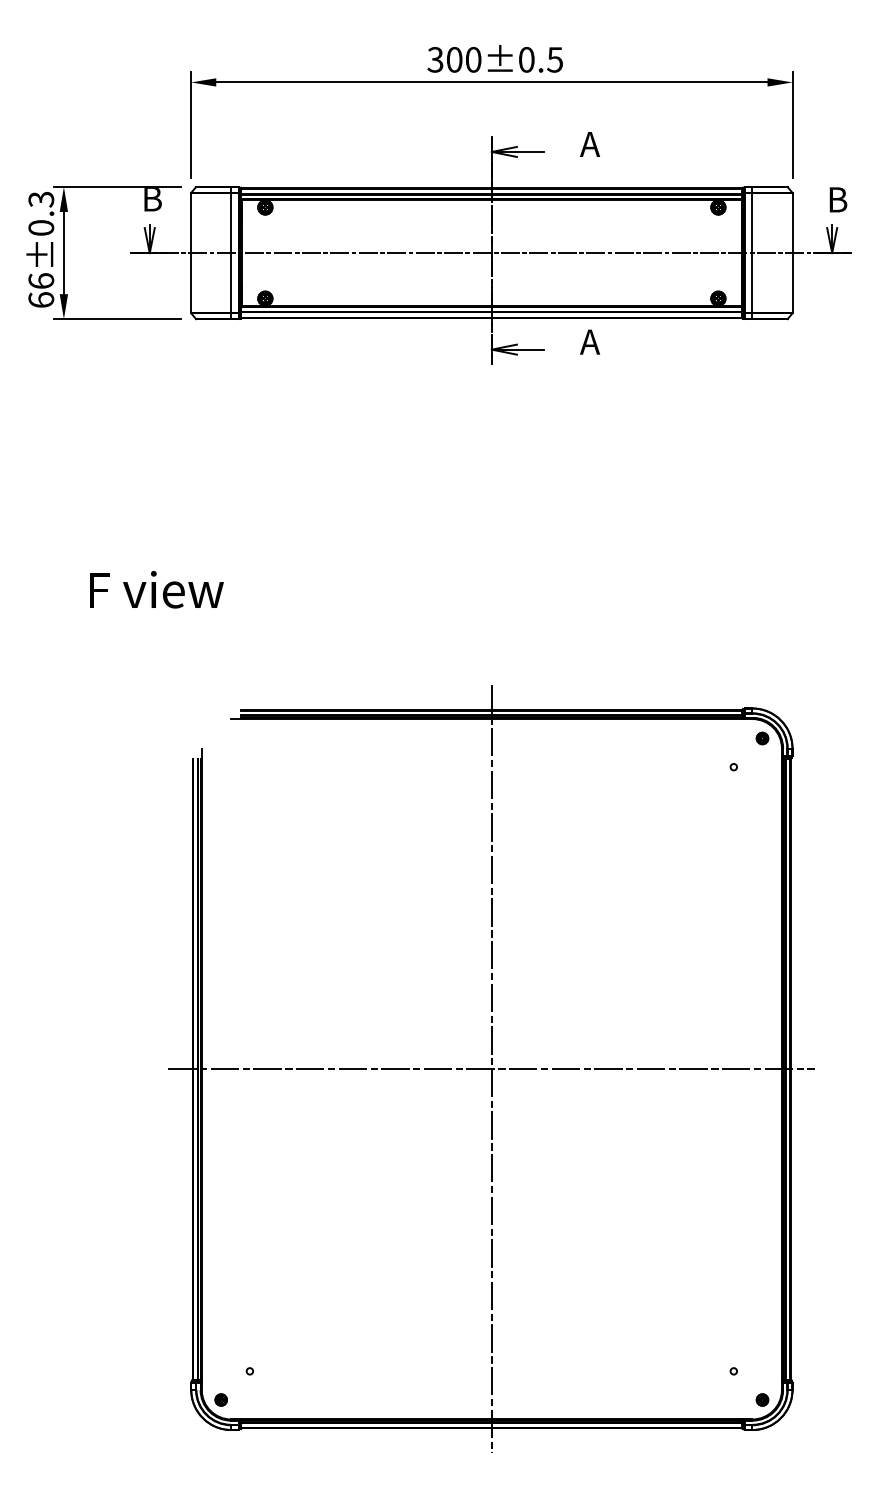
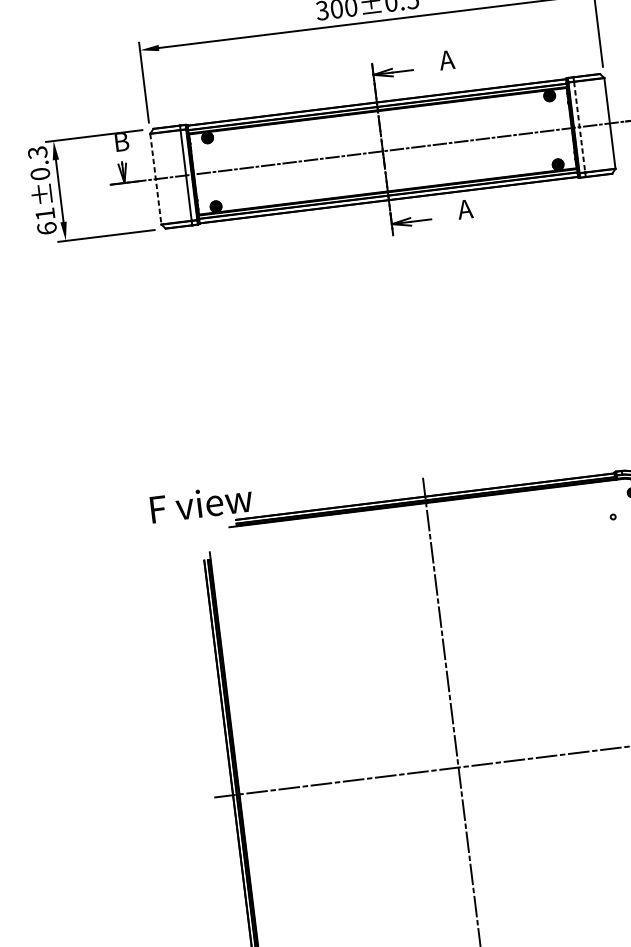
line: (191, 253) -> (156, 179), solid -> dashed
line: (752, 253) -> (579, 127), solid -> dashed
text: (41, 280) -> (45, 213), 66±0.3 -> 61±0.3
text: (156, 589) -> (201, 503), moved

